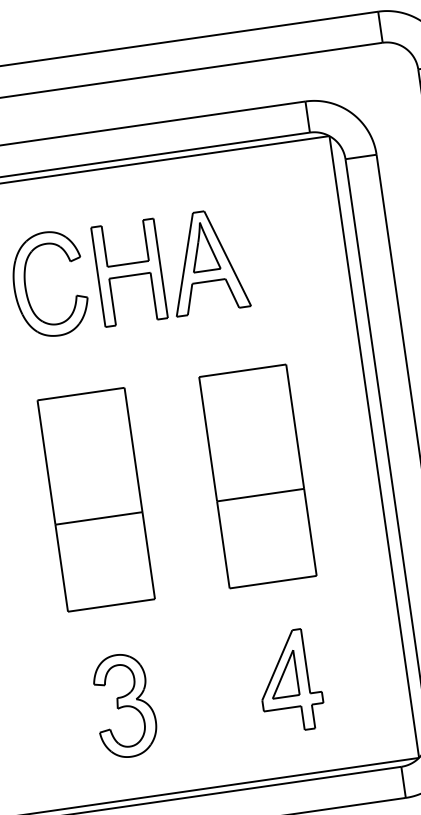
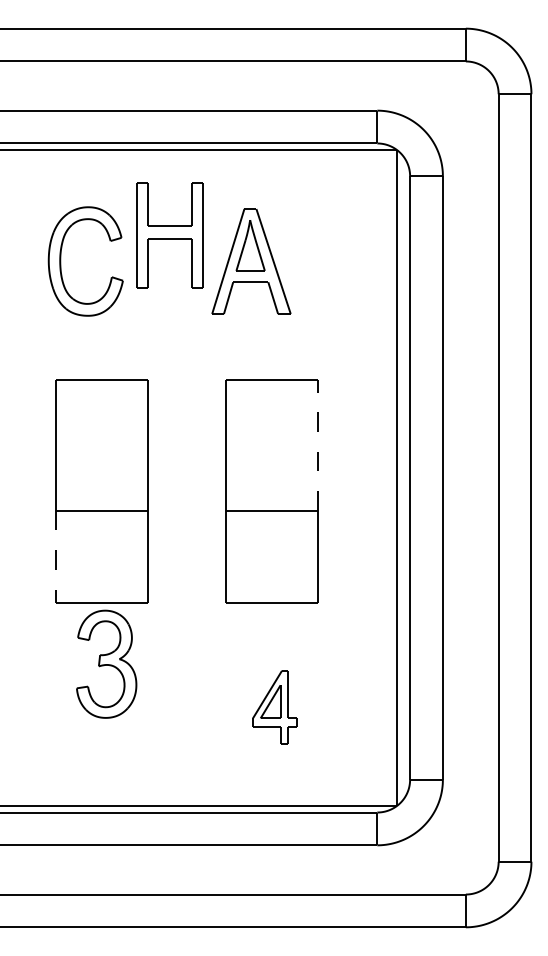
part: (129, 272) -> (169, 235), moved
line: (295, 426) -> (318, 445), solid -> dashed
line: (61, 568) -> (55, 556), solid -> dashed
part: (289, 681) -> (274, 707), size x0.7
part: (124, 705) -> (106, 663), moved

